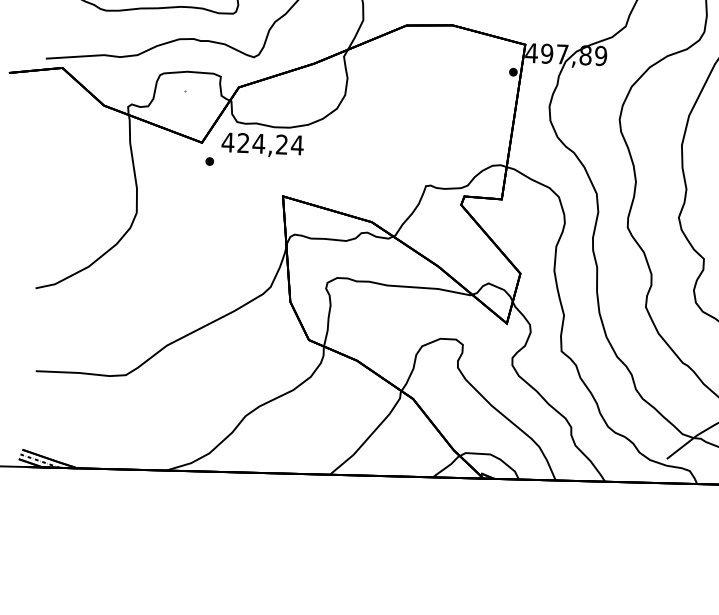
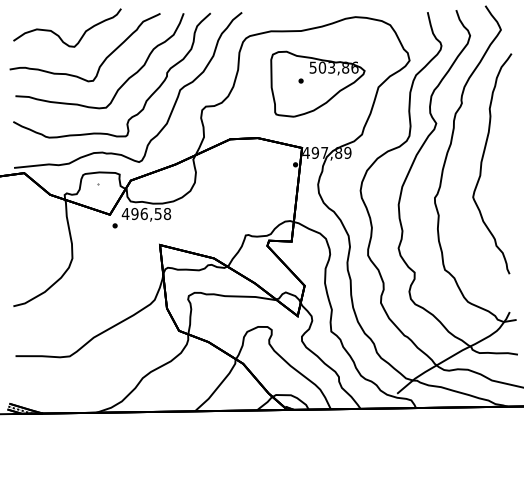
text: (271, 143) -> (151, 213), 424,24 -> 496,58

